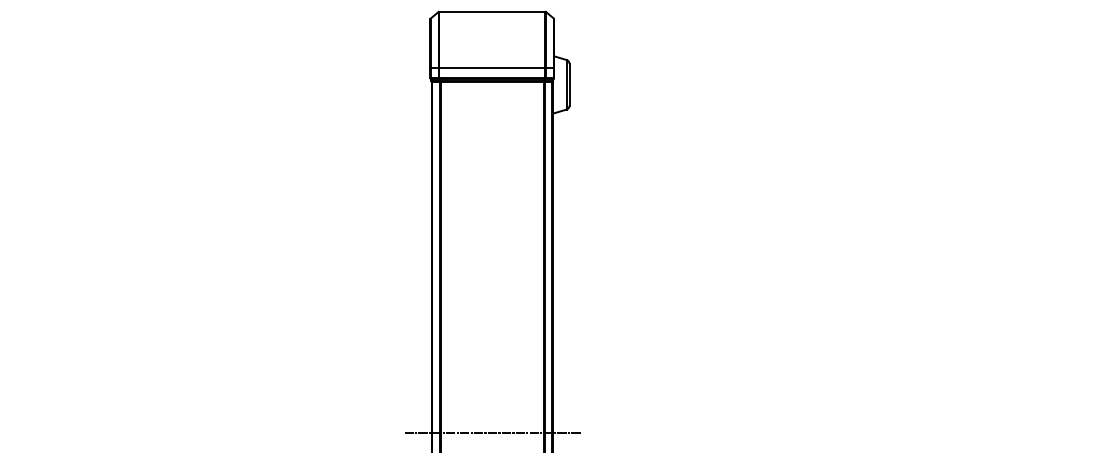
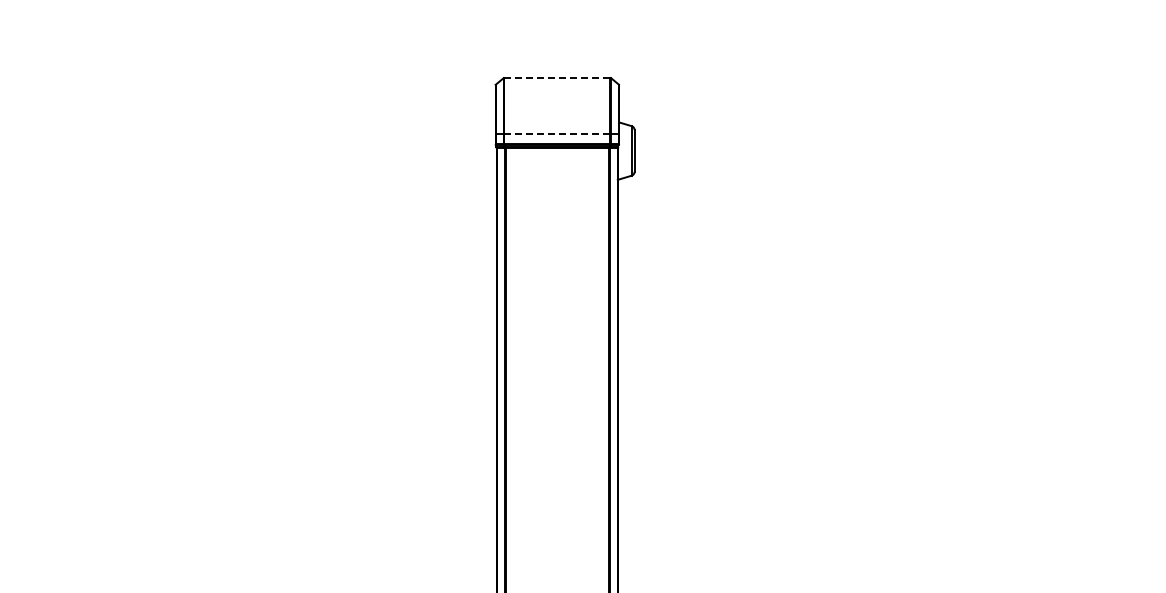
line: (491, 11) -> (556, 77), solid -> dashed
line: (492, 68) -> (557, 134), solid -> dashed
line: (492, 433) -> (557, 499), removed

